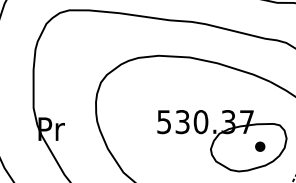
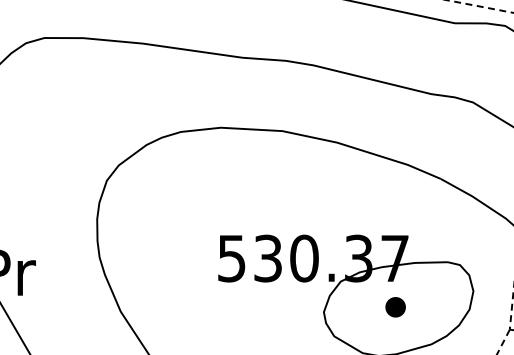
part: (260, 146) -> (396, 306), moved

